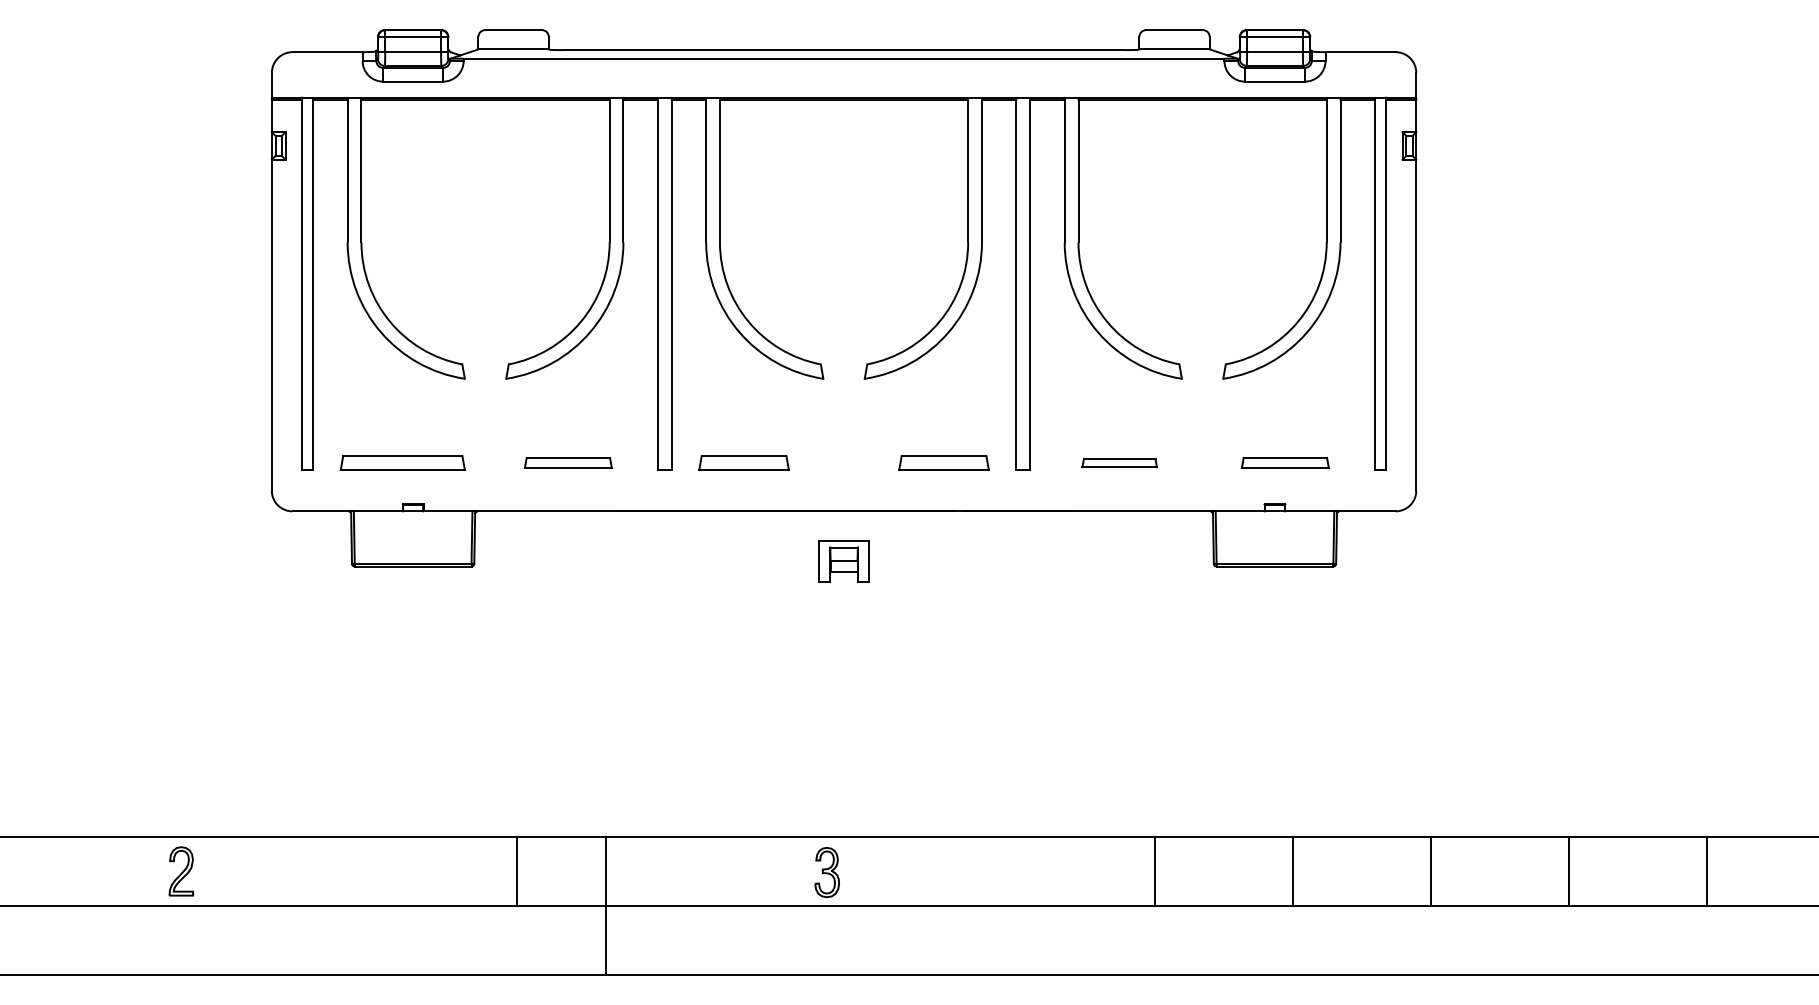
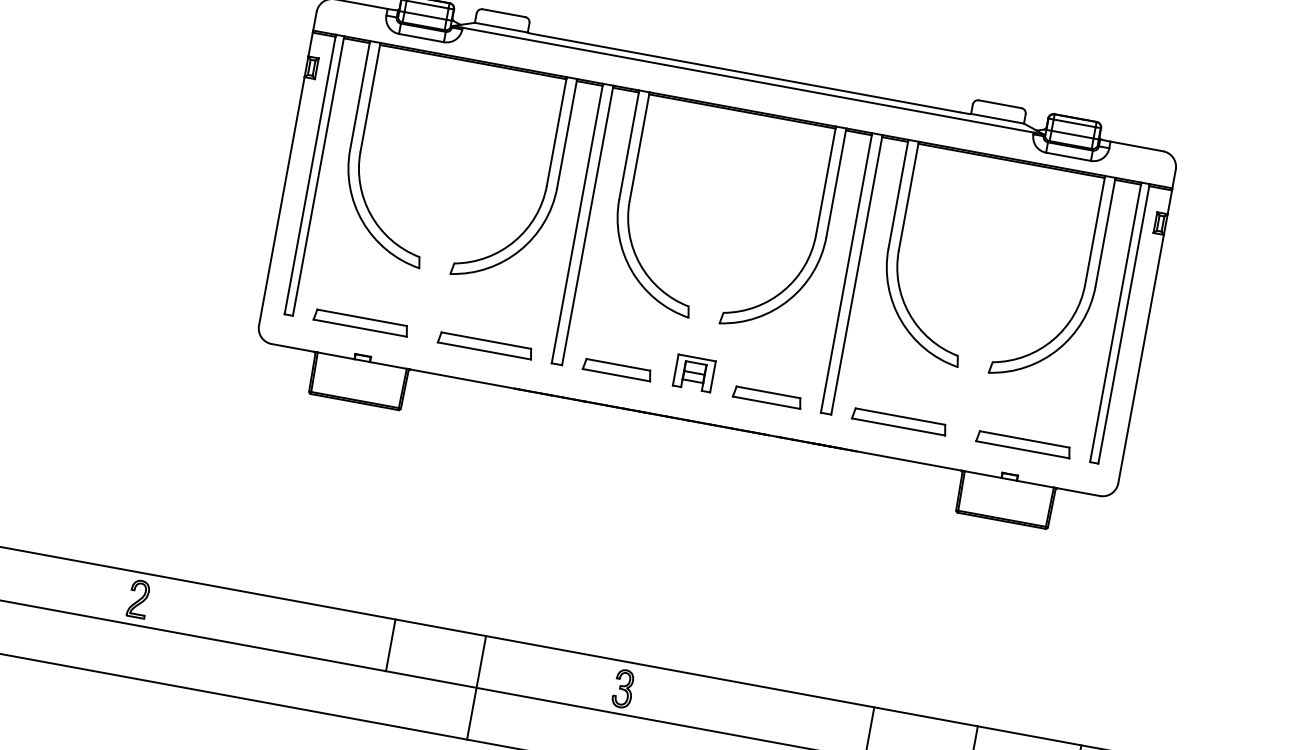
part: (568, 462) -> (485, 345), size x1.43
part: (1119, 462) -> (899, 421), size x1.67
part: (1285, 462) -> (1023, 444), size x1.43
part: (843, 561) -> (693, 373), moved
line: (605, 905) -> (476, 687), moved

